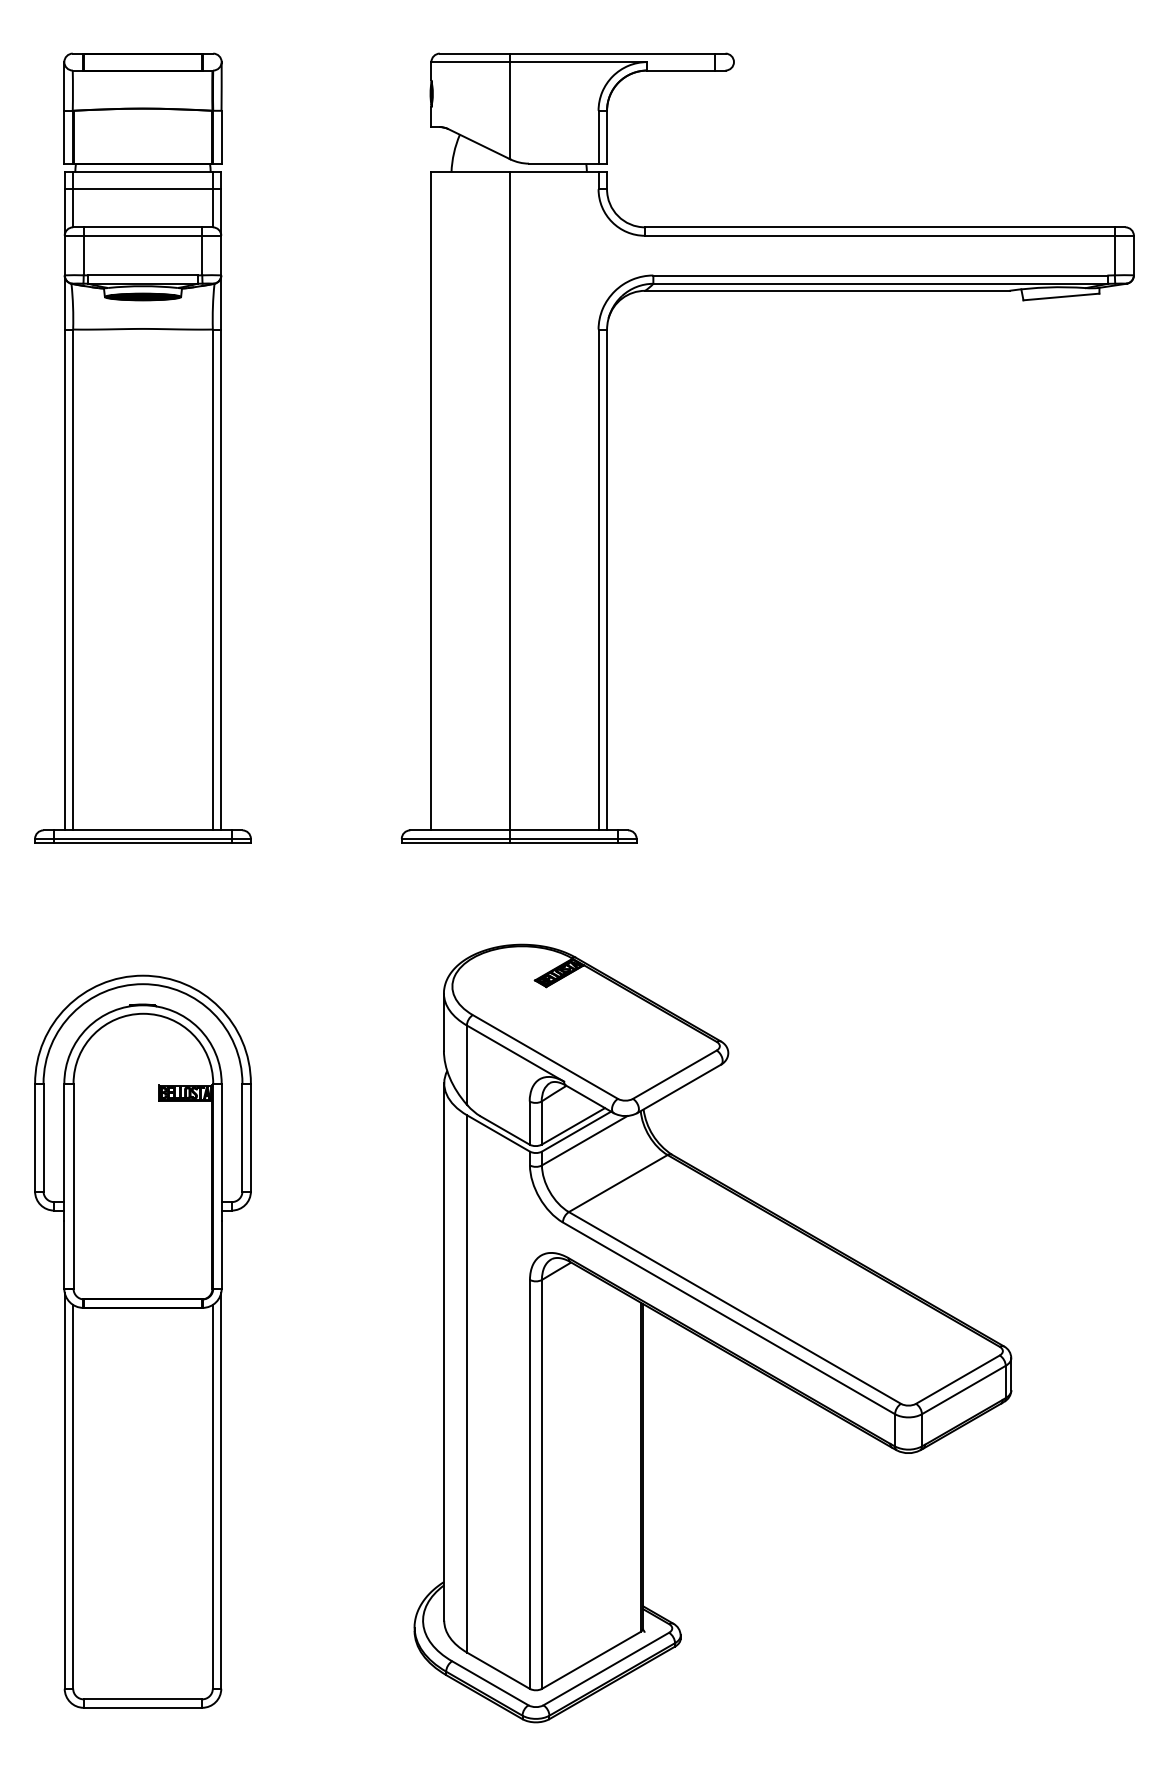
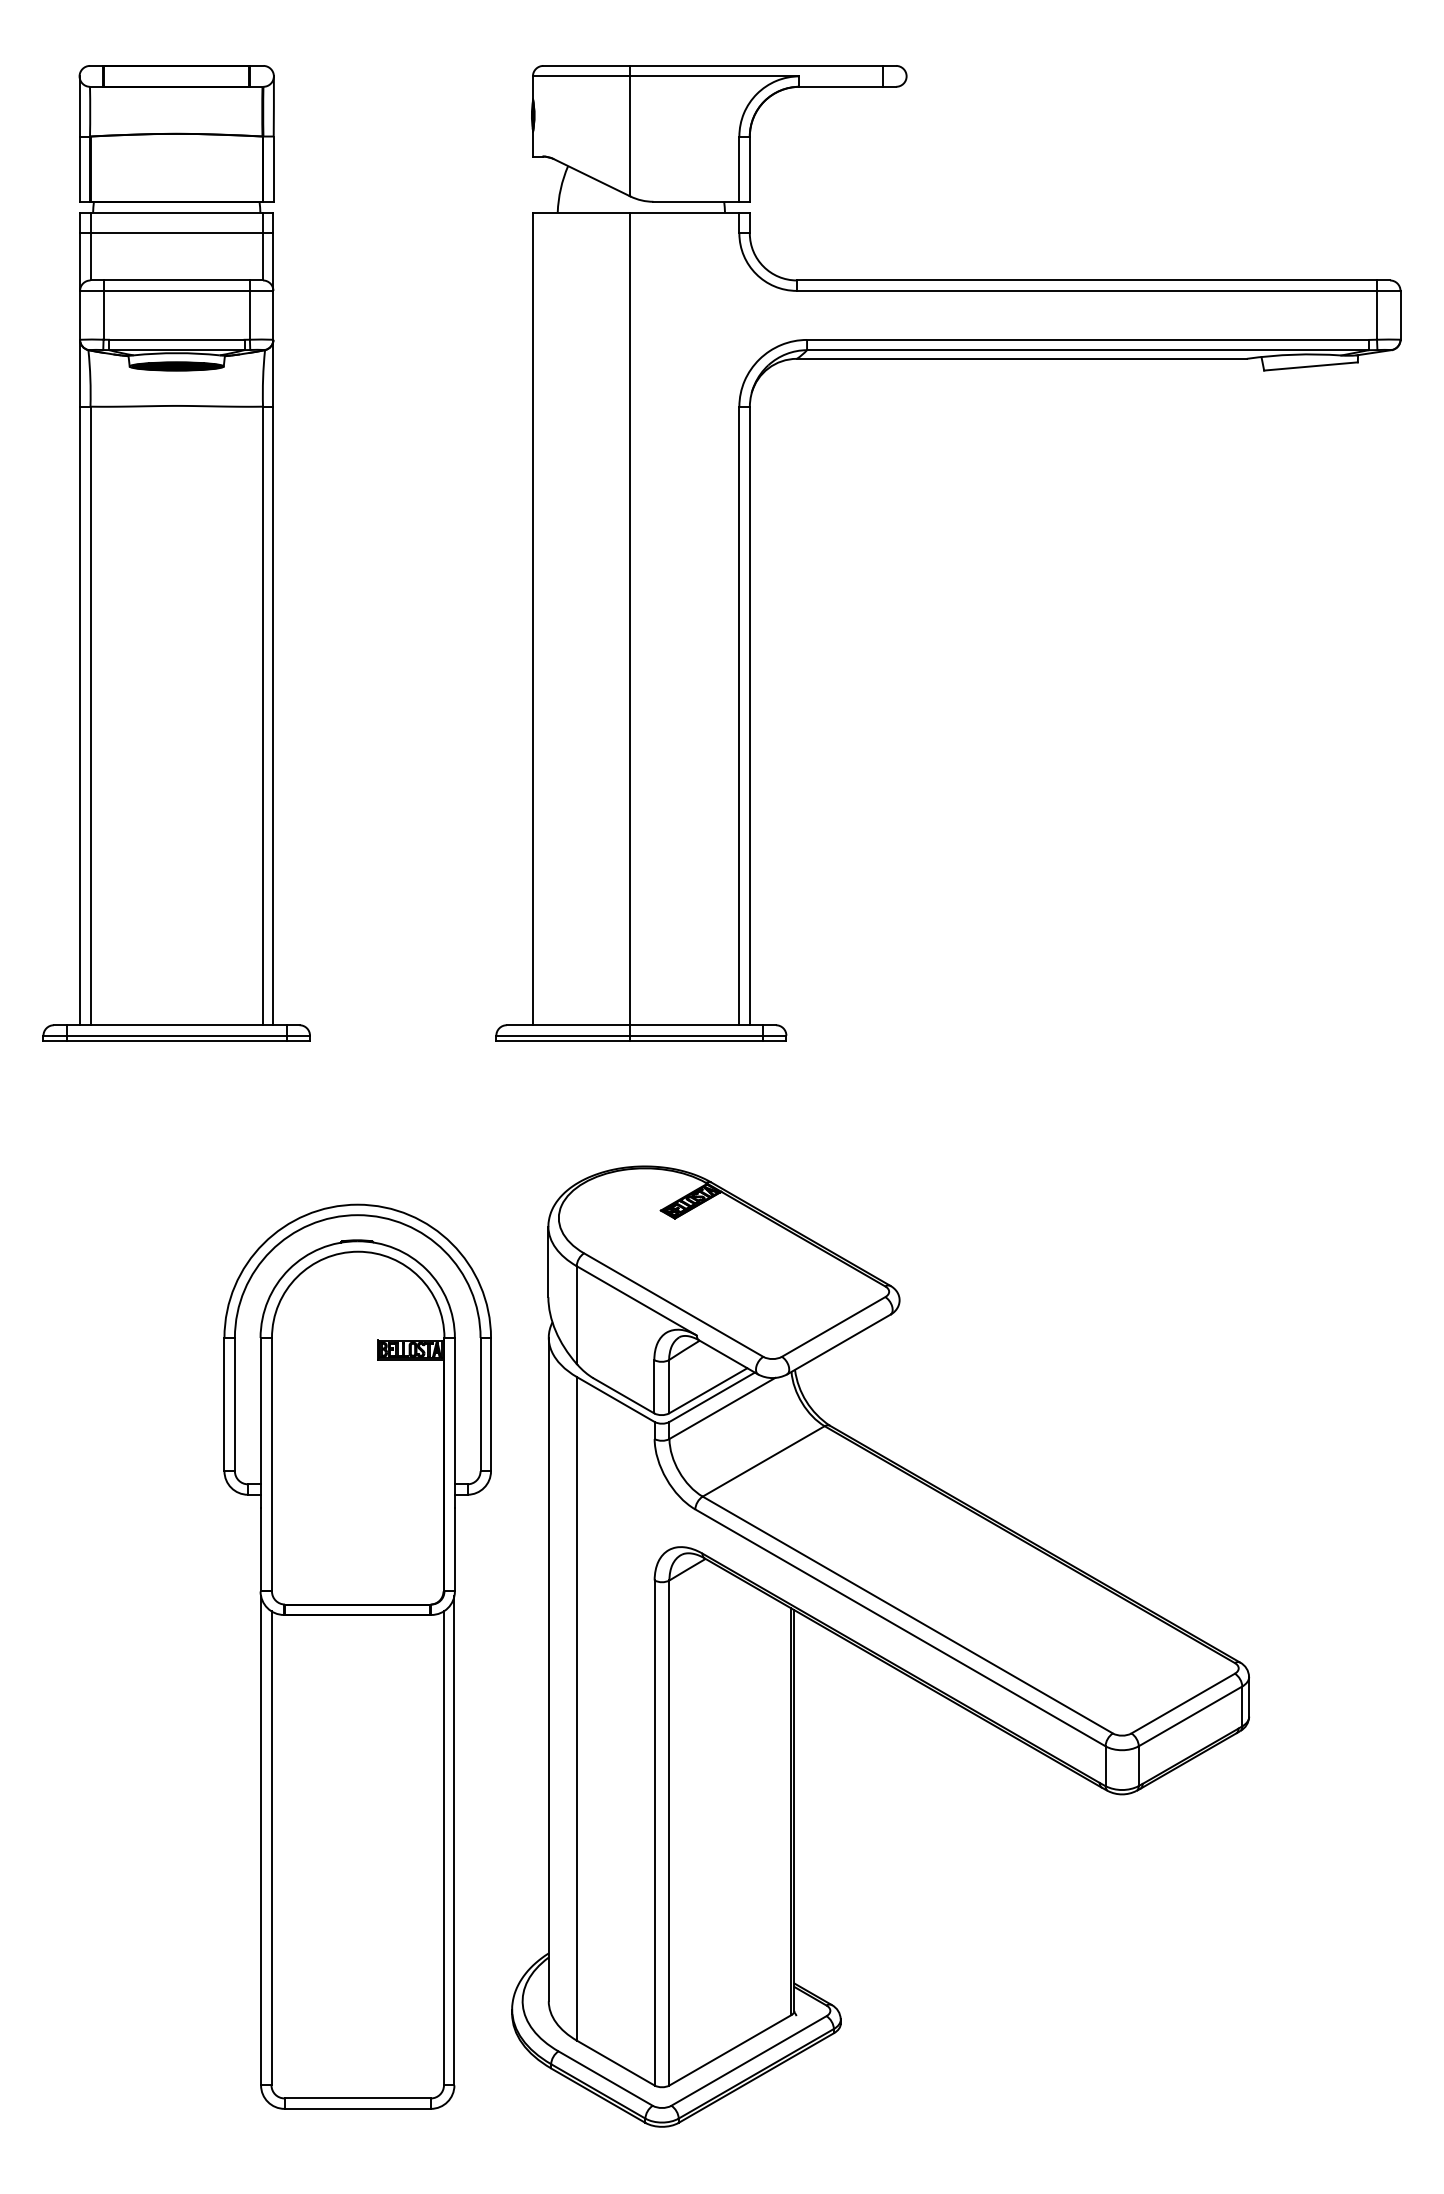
part: (142, 1341) -> (357, 1656), moved

